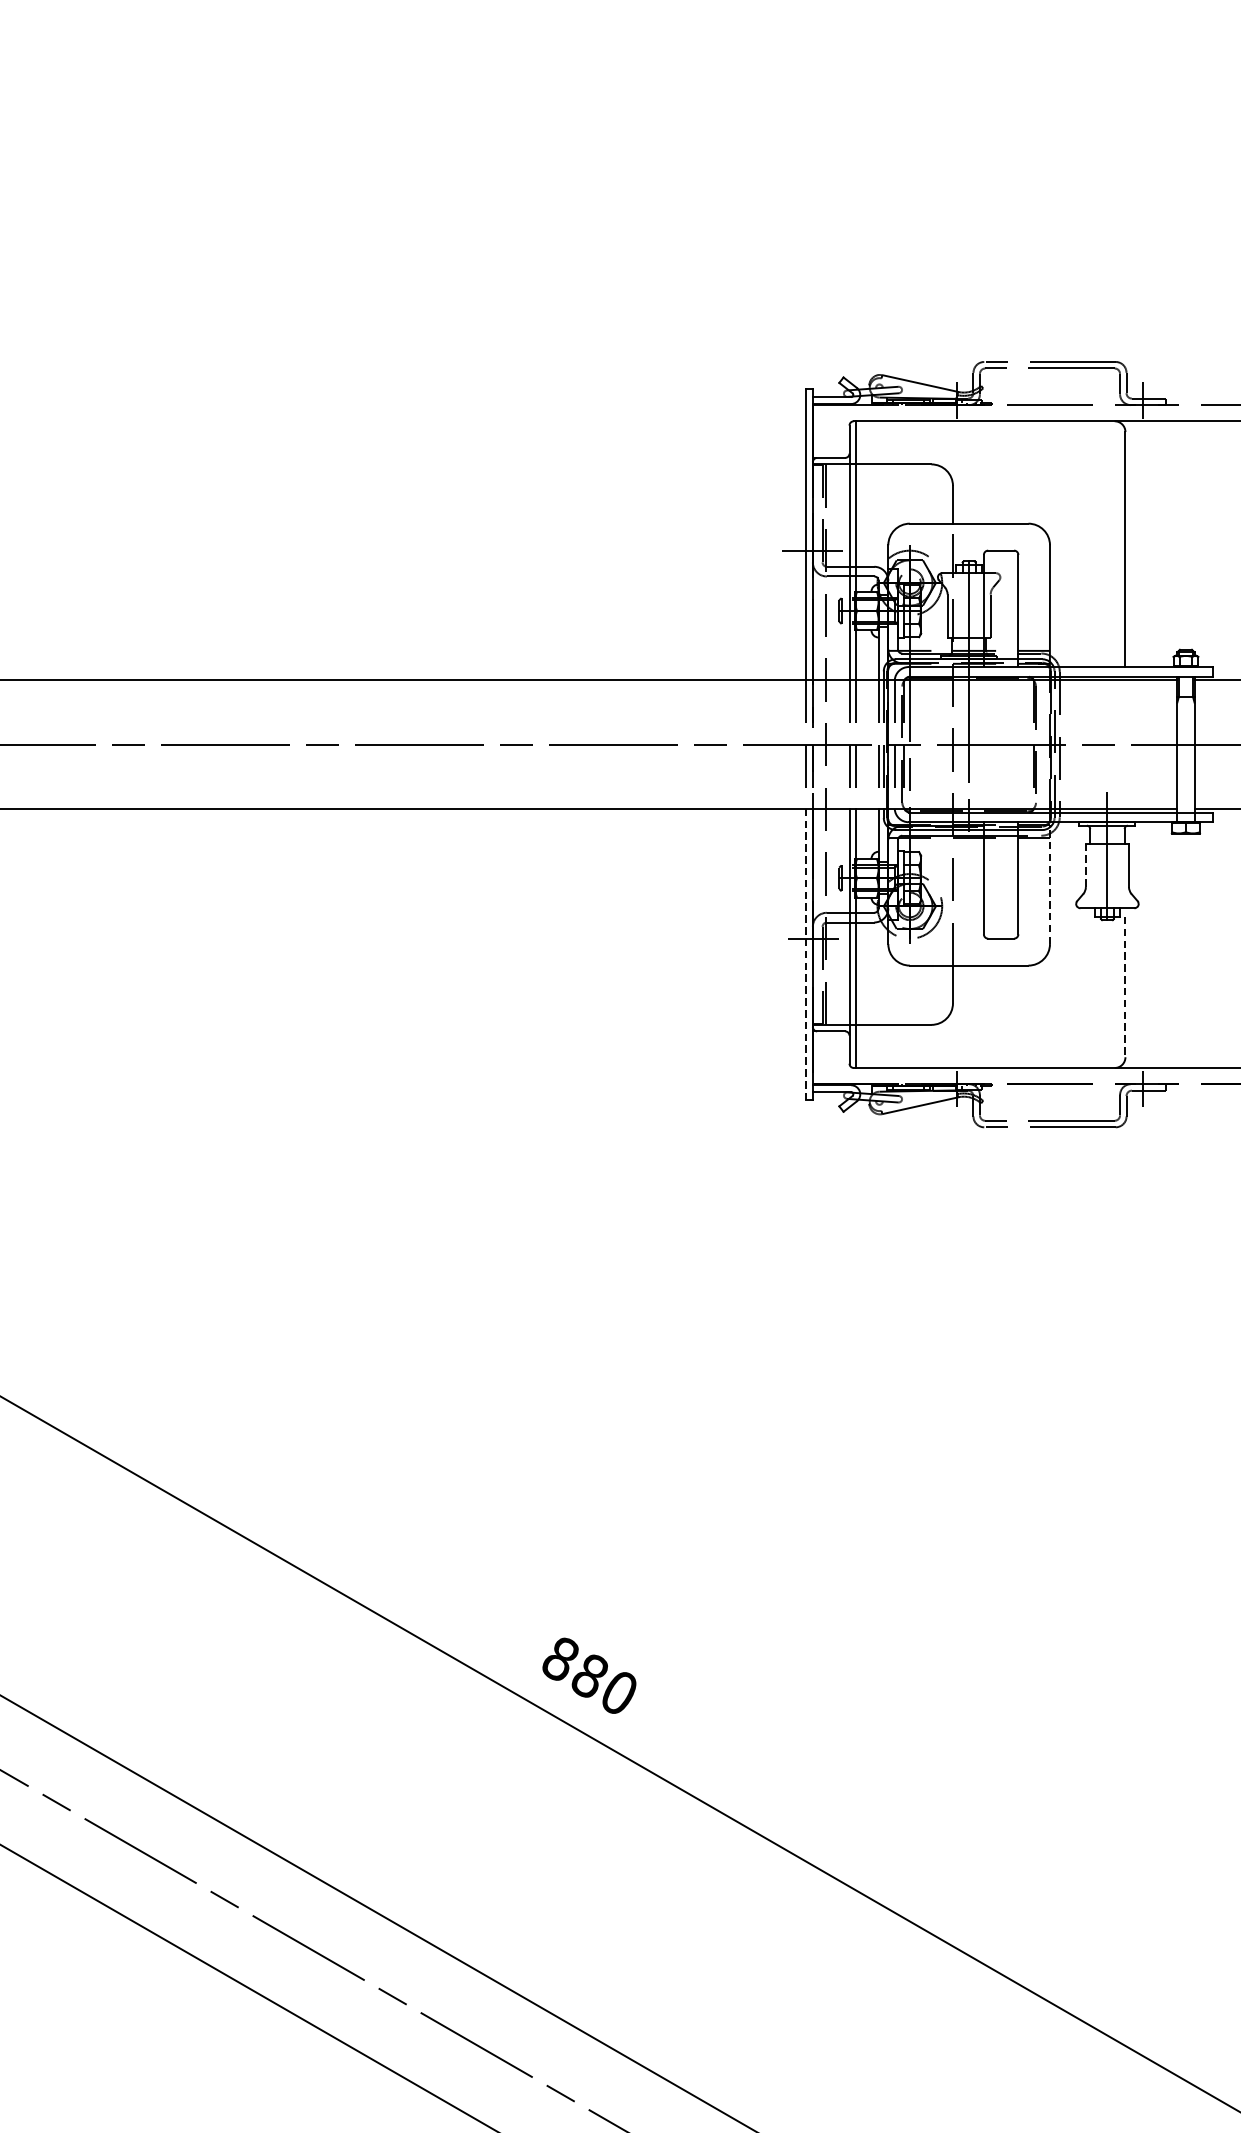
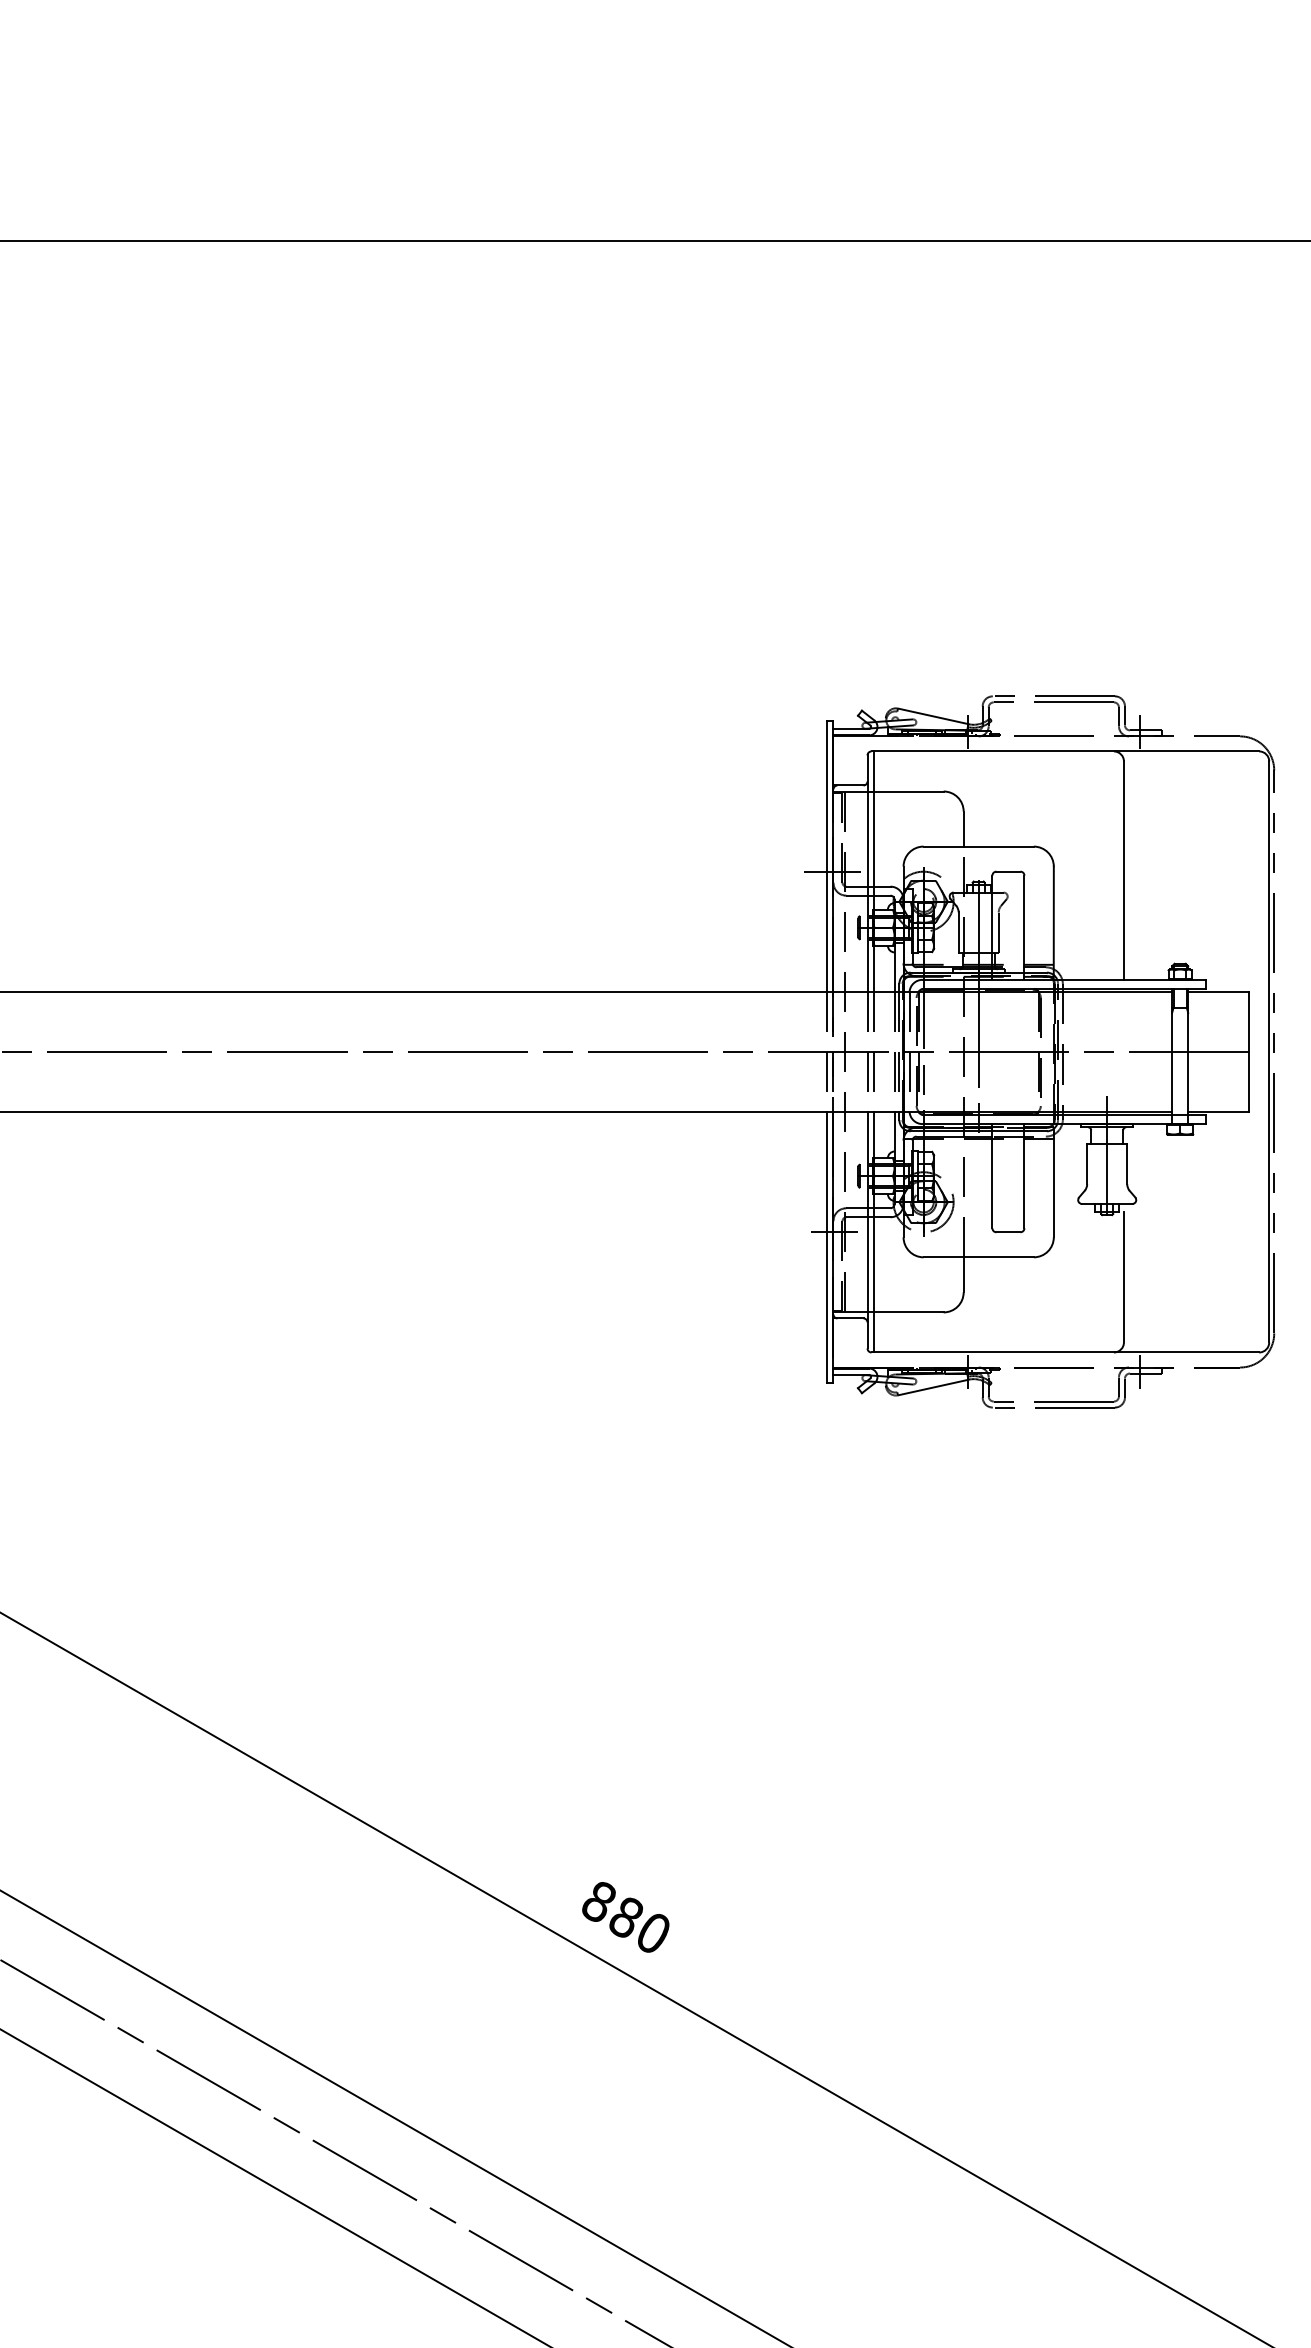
line: (1086, 865) -> (1087, 1164), dashed -> solid
line: (1049, 885) -> (1053, 1182), dashed -> solid
line: (806, 953) -> (827, 1246), dashed -> solid
line: (1124, 987) -> (1123, 1277), dashed -> solid

